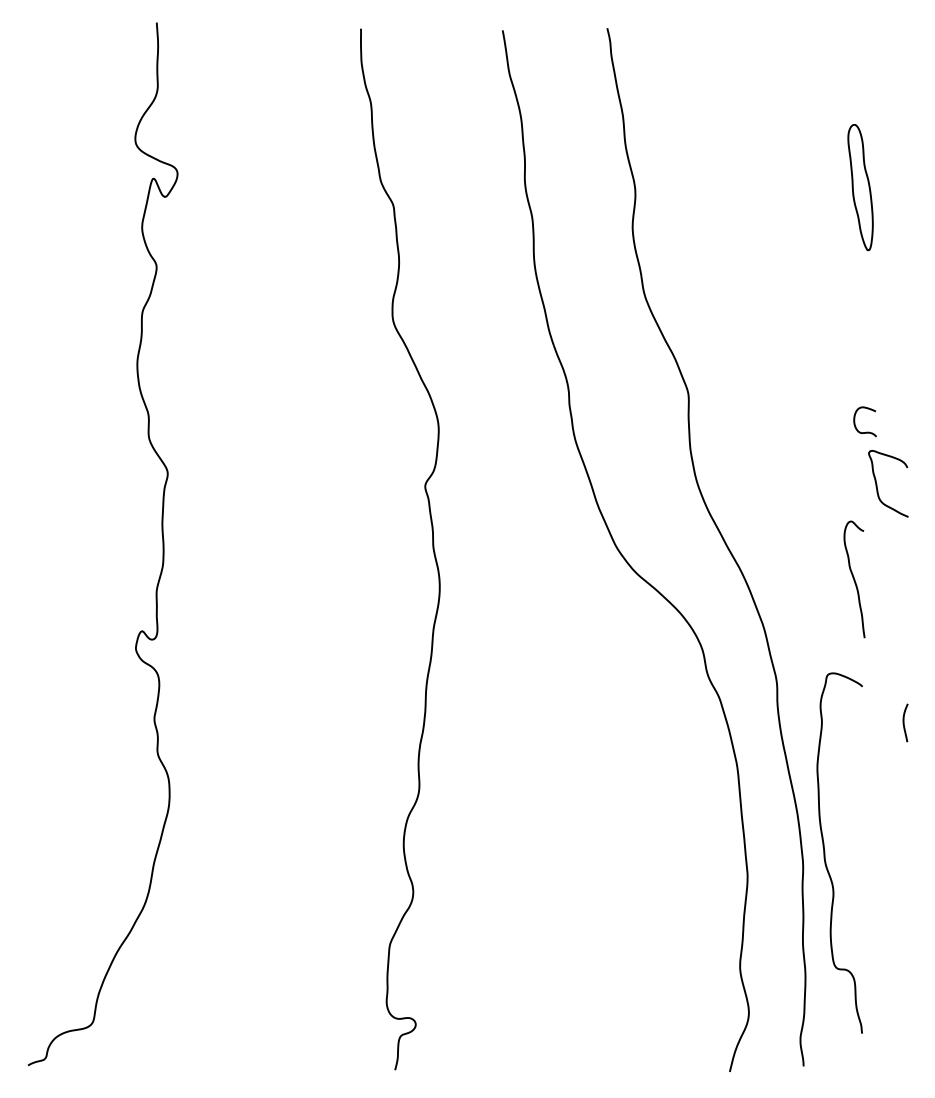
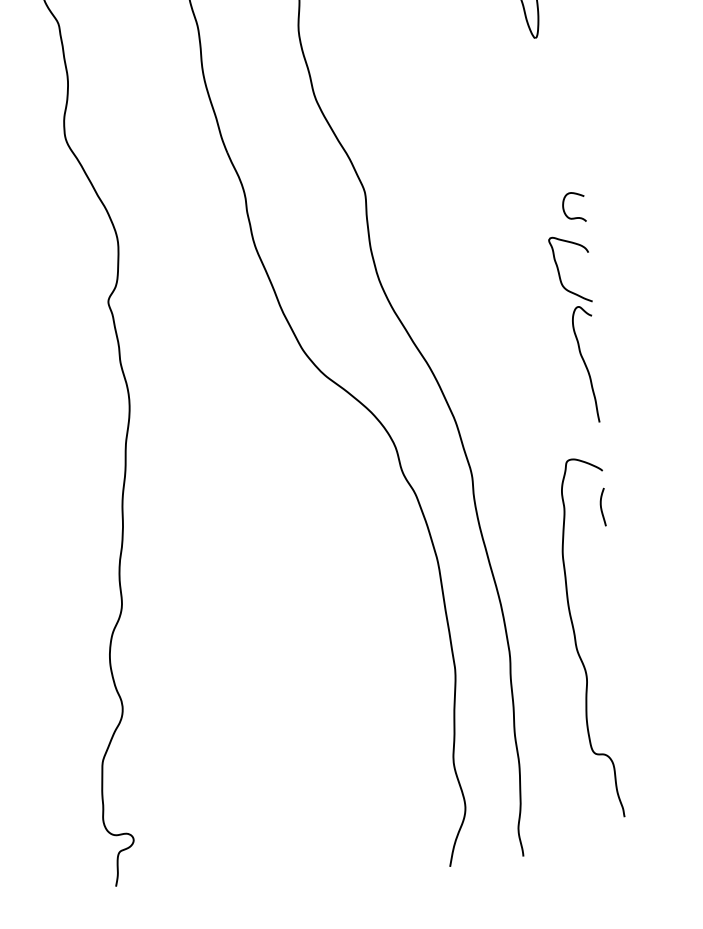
curve: (855, 421) -> (564, 207), moved
curve: (854, 579) -> (585, 364), moved
curve: (825, 852) -> (576, 638), moved

